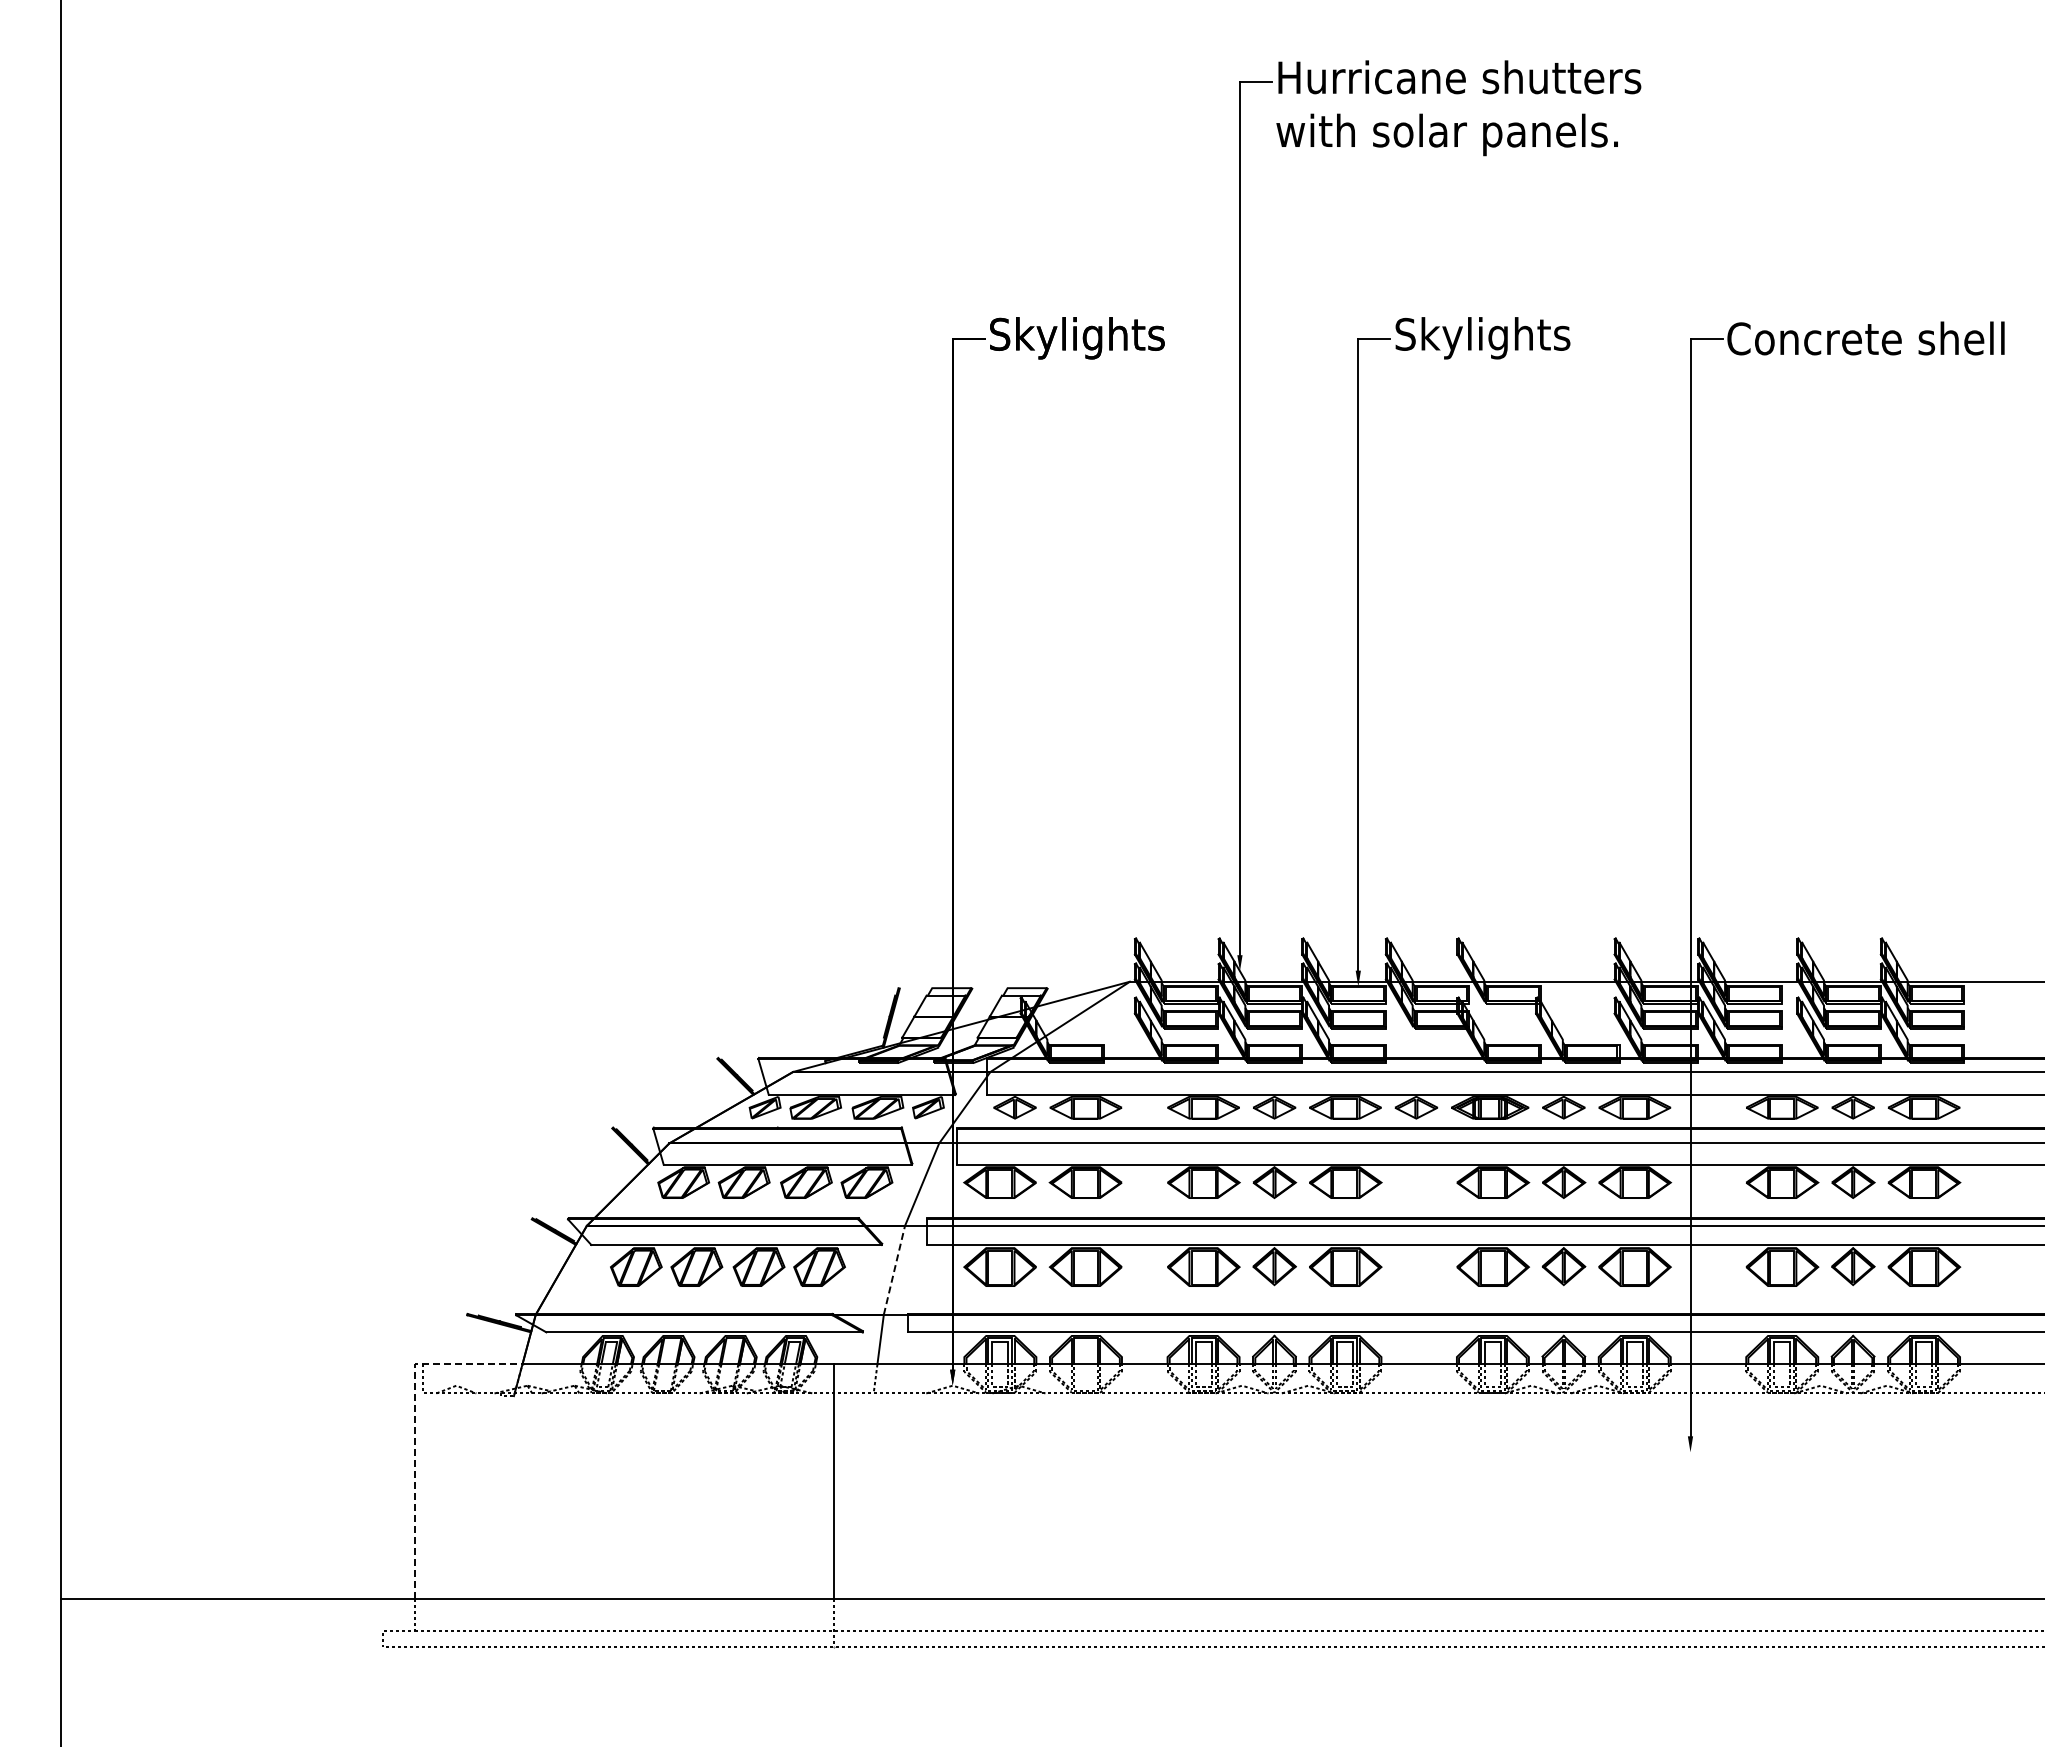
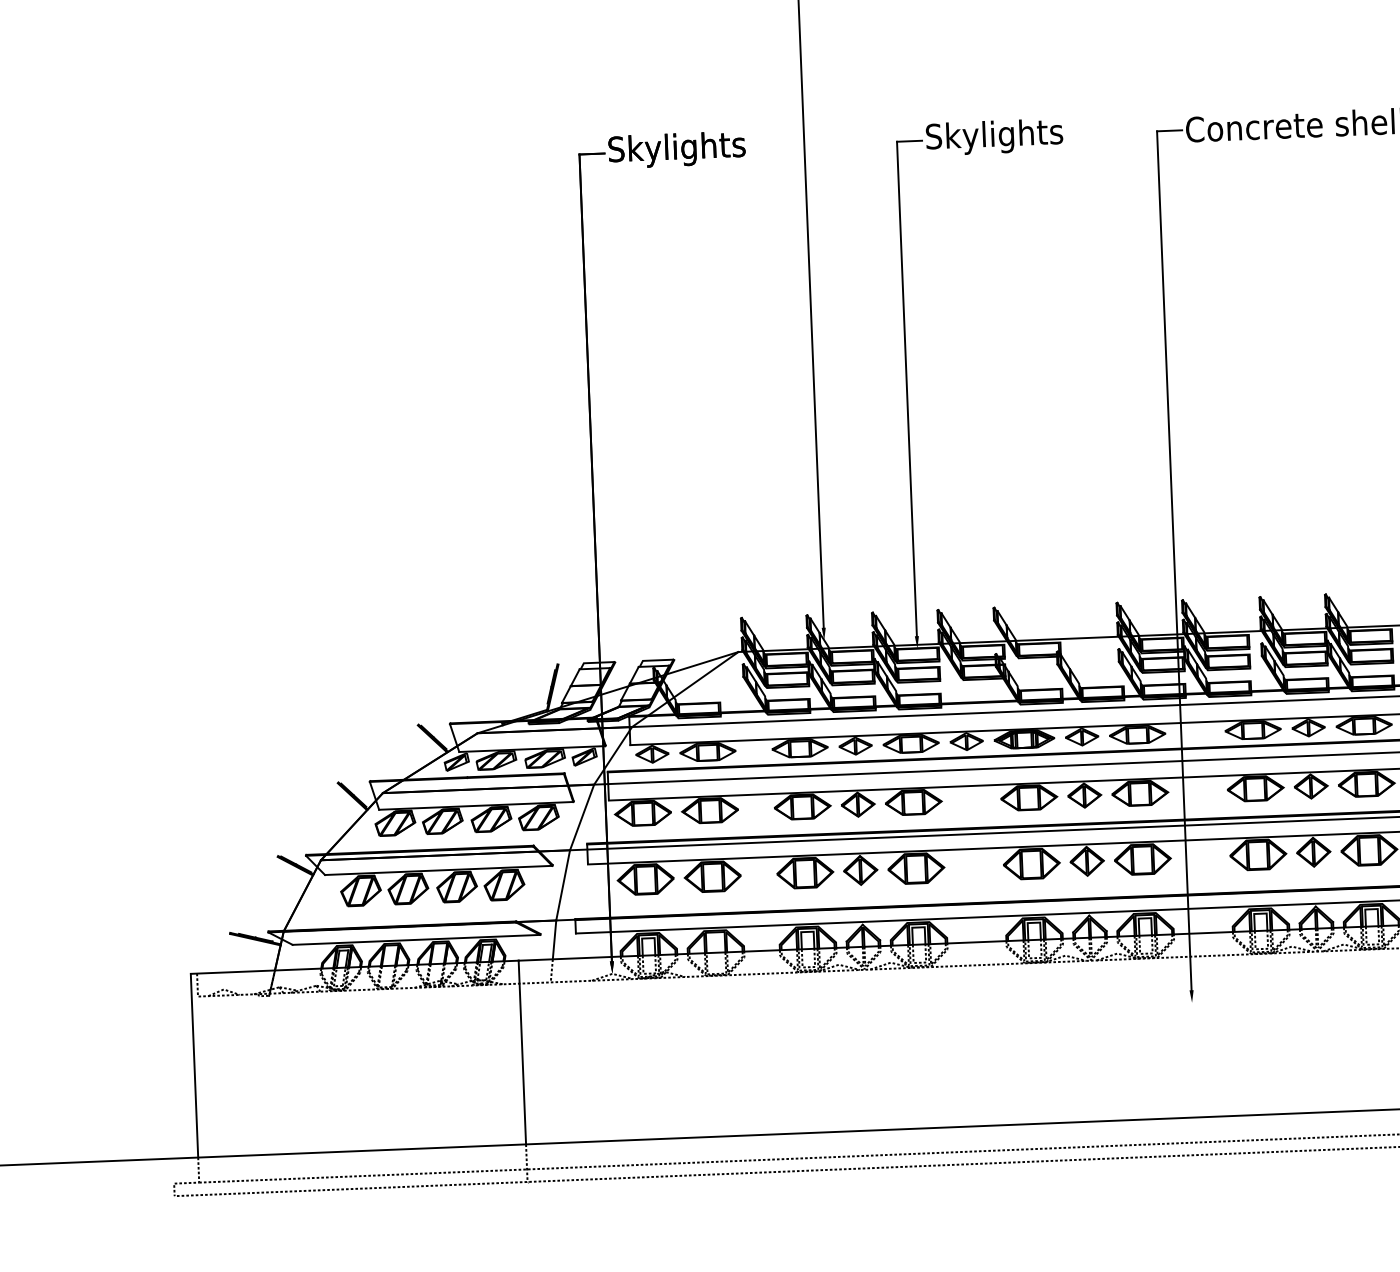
line: (894, 1270) -> (563, 885), dashed -> solid
line: (415, 1426) -> (193, 1022), dashed -> solid

